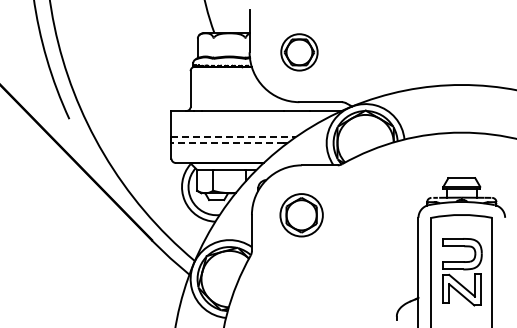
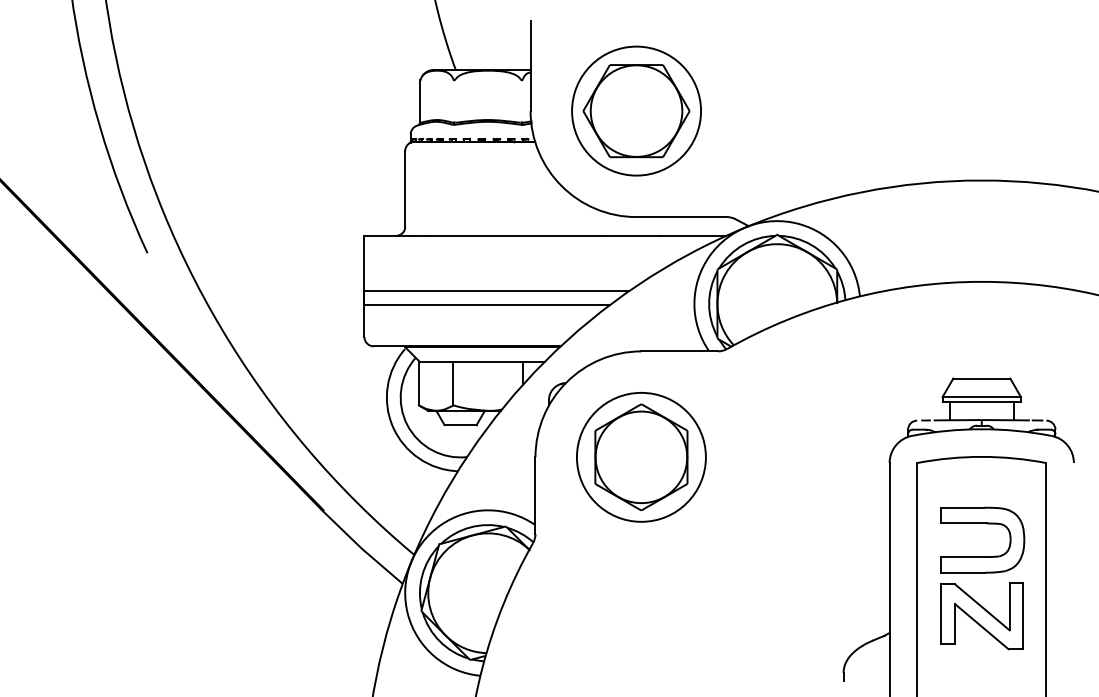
part: (299, 52) -> (636, 111), size x1.67
line: (234, 136) -> (498, 290), dashed -> solid
line: (227, 143) -> (483, 304), dashed -> solid
part: (301, 215) -> (640, 457), size x1.43

